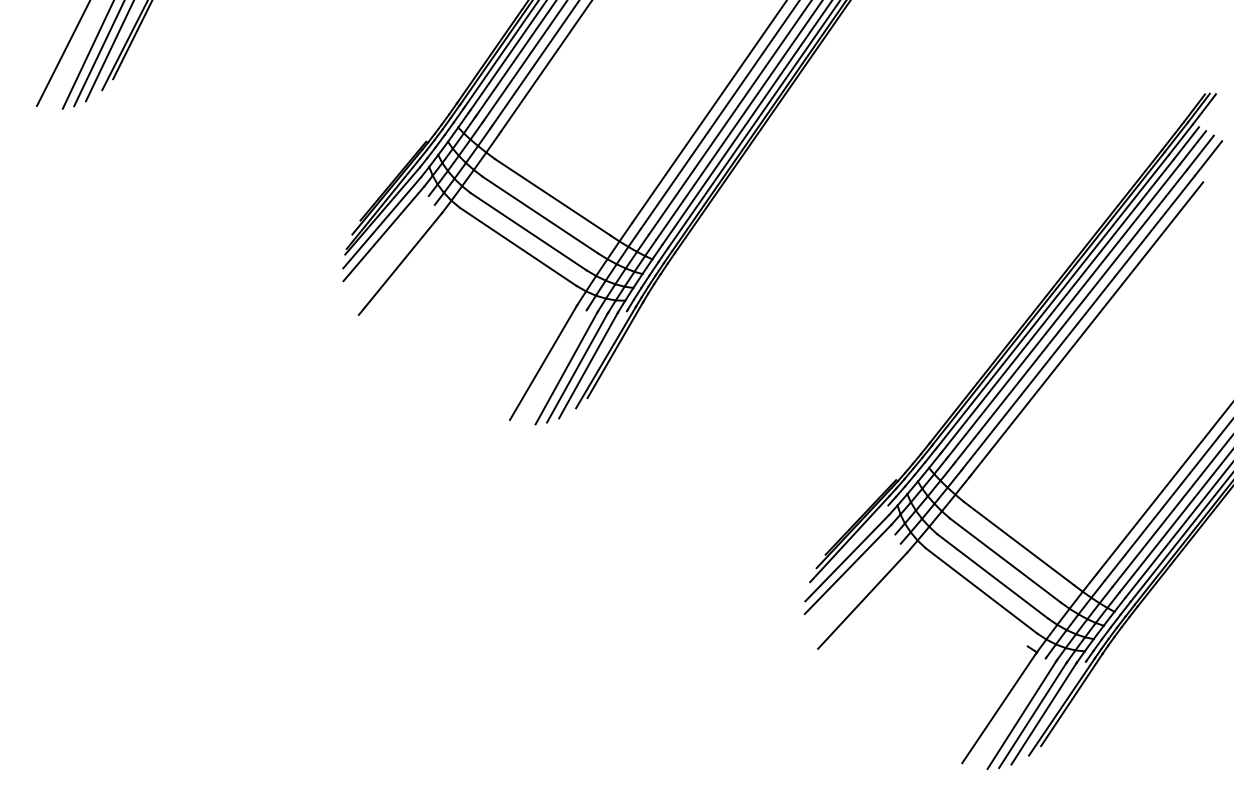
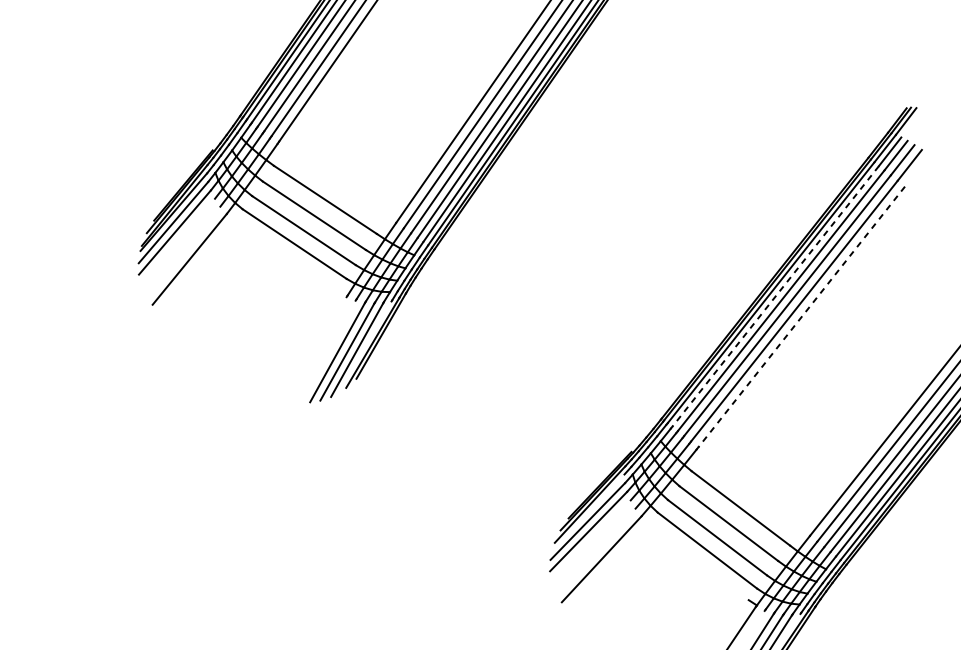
line: (1057, 305) -> (775, 296), solid -> dashed
line: (1087, 328) -> (801, 316), solid -> dashed
line: (542, 362) -> (316, 347), removed

